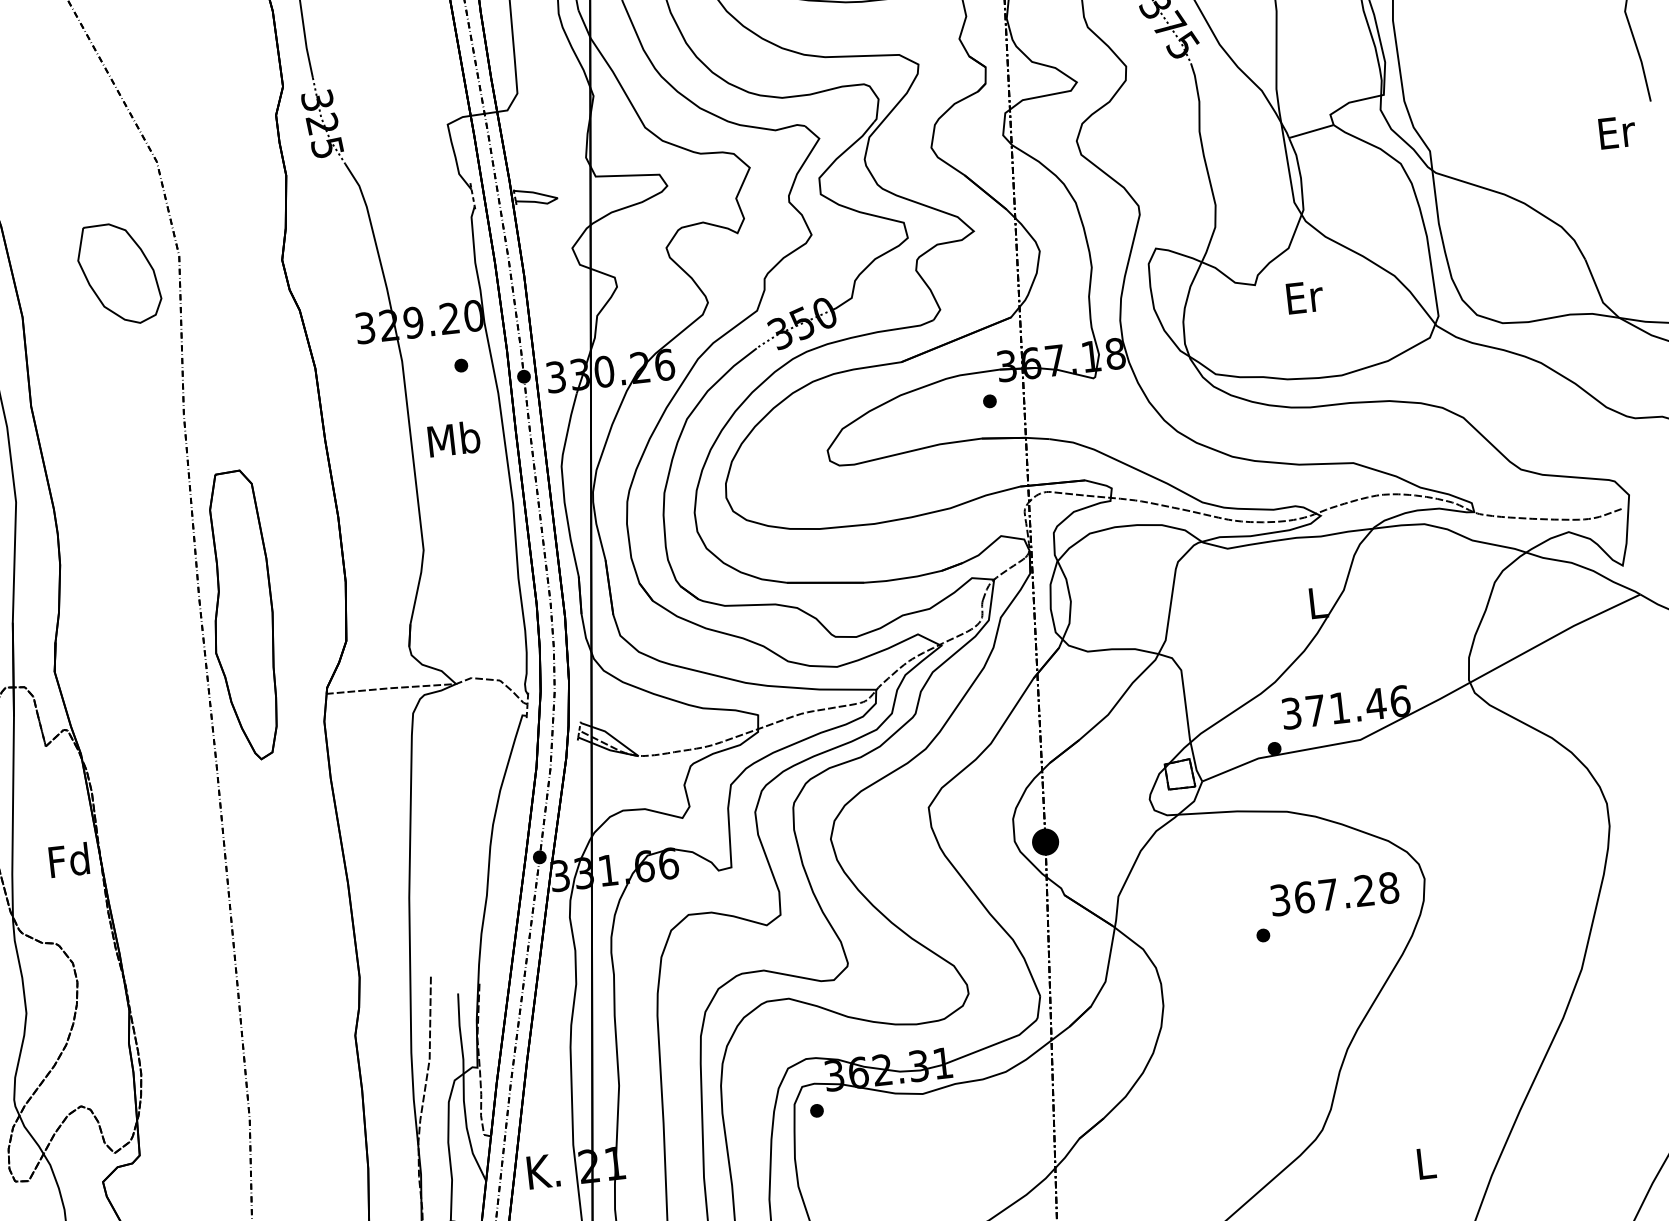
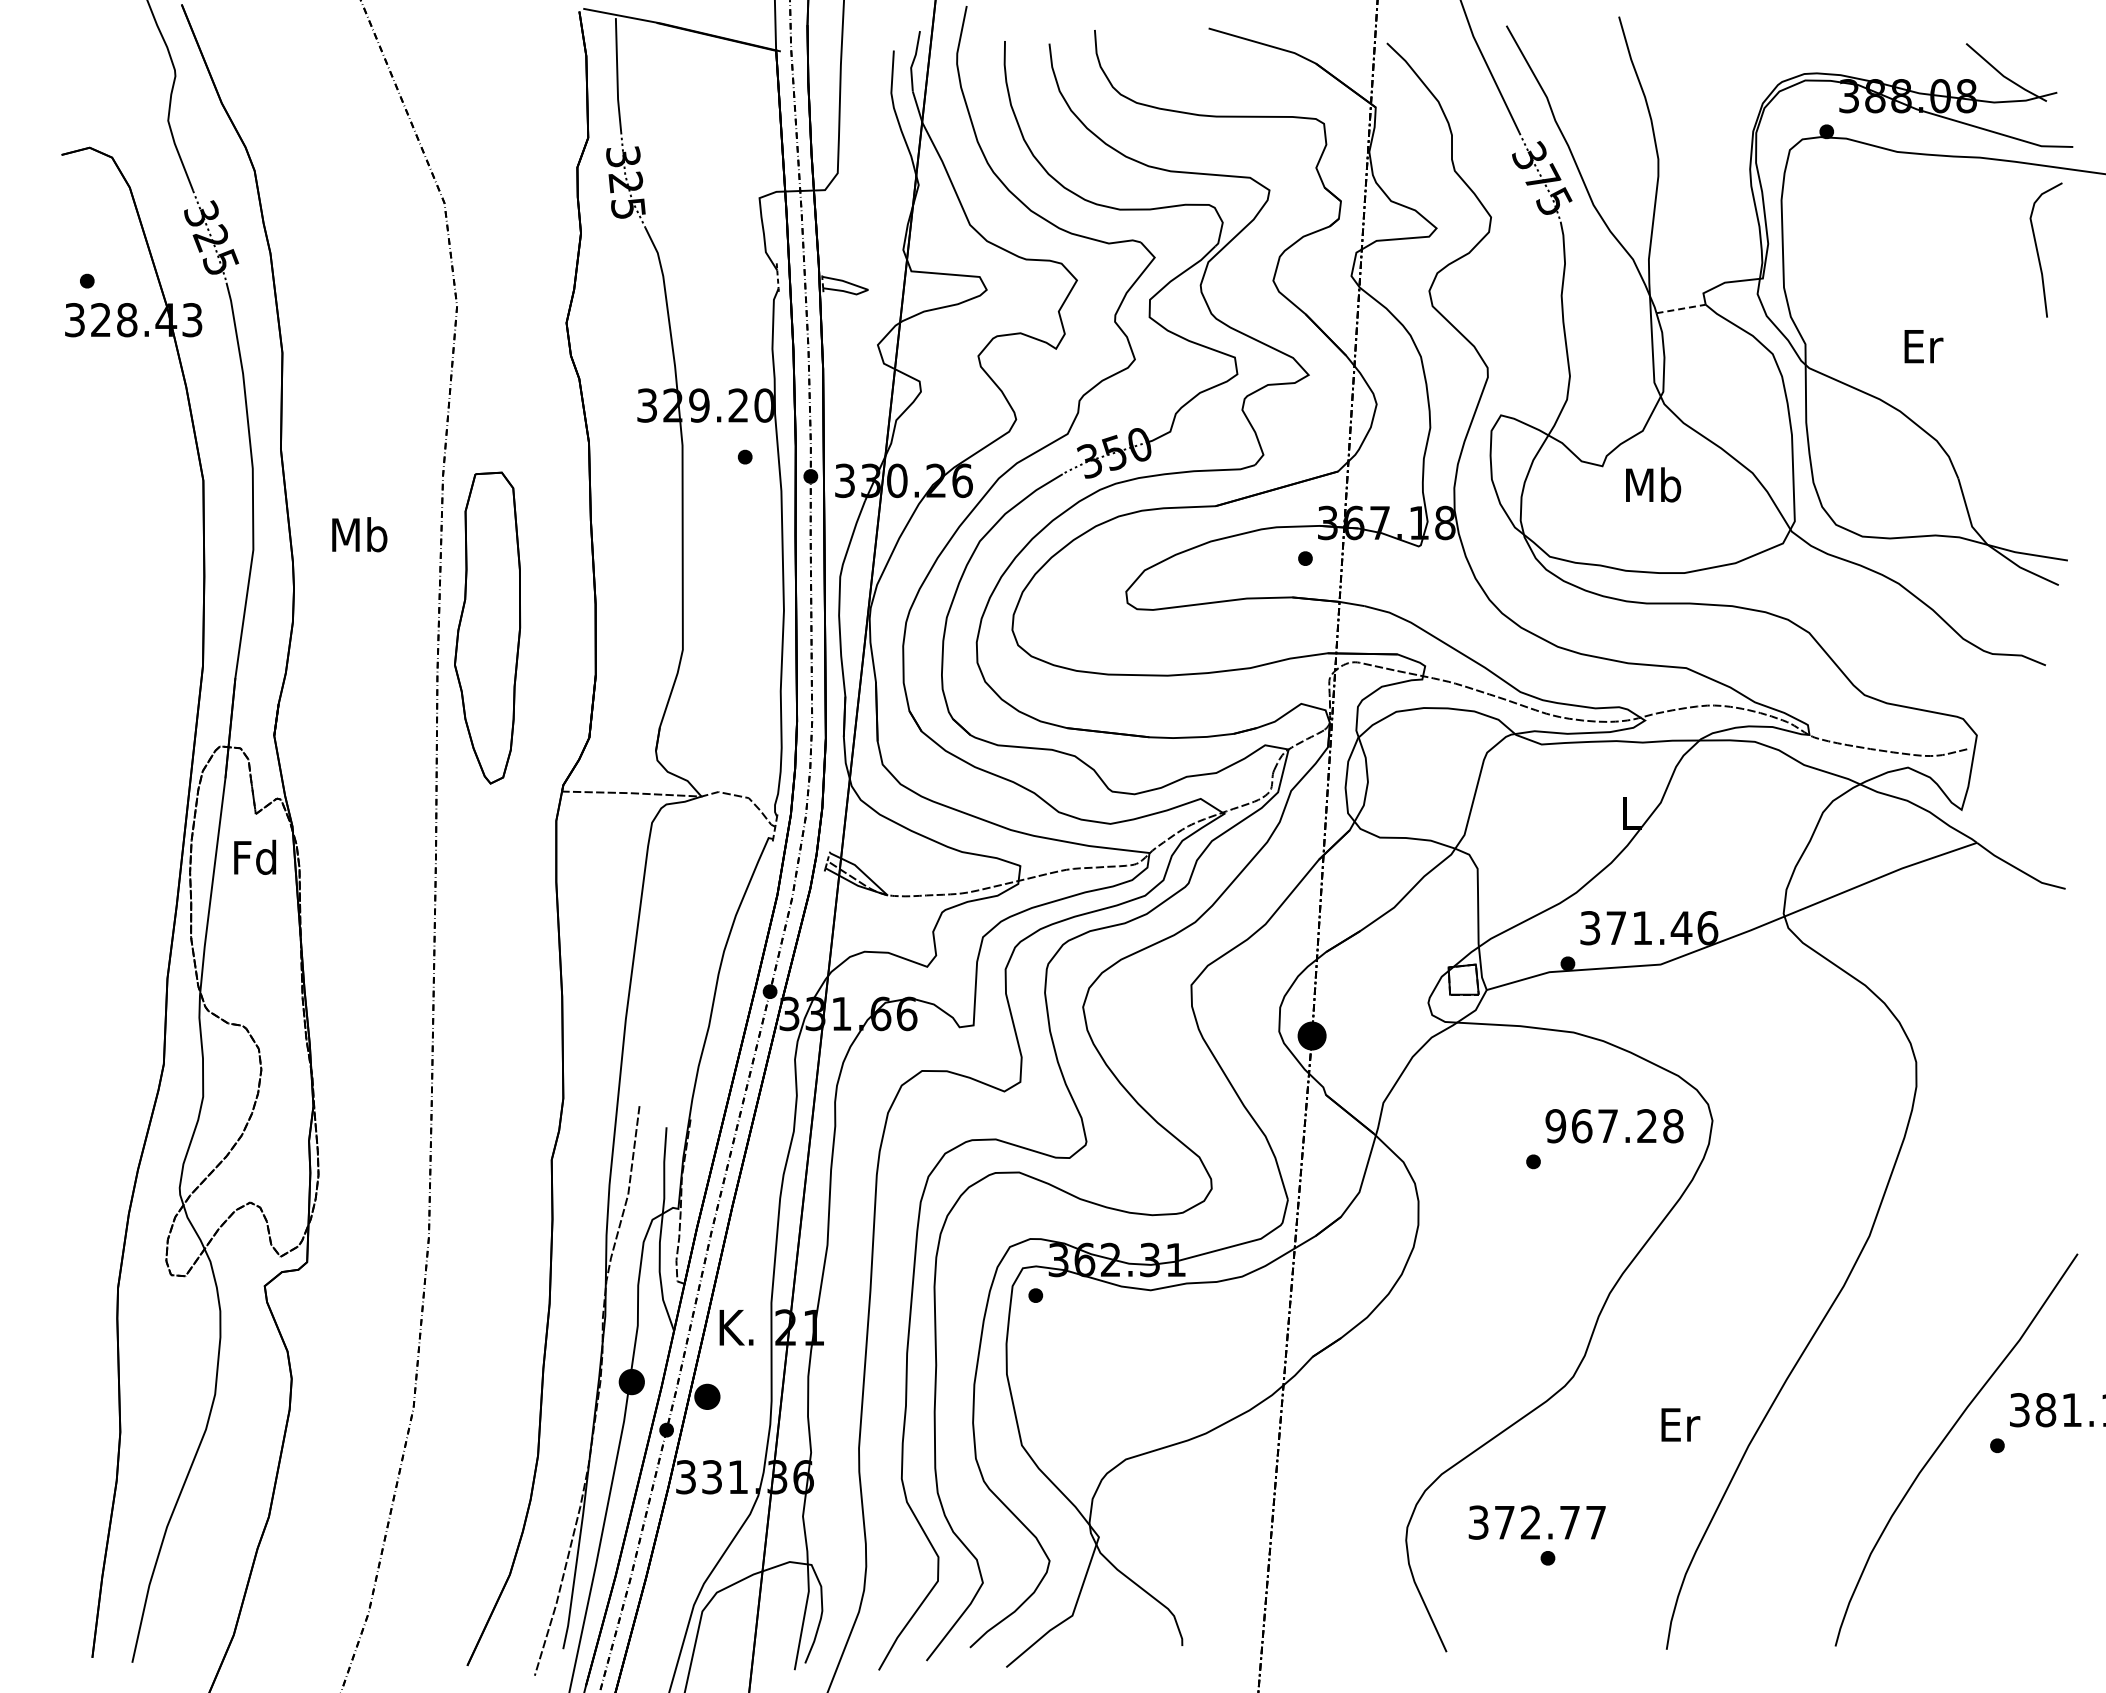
line: (1311, 131) -> (1681, 309), solid -> dashed
text: (1617, 132) -> (1923, 346), moved
part: (118, 274) -> (390, 318), removed
text: (1304, 296) -> (1653, 484), Er -> Mb
text: (453, 438) -> (359, 534), moved
part: (242, 615) -> (487, 627), moved
text: (69, 859) -> (255, 856), moved
text: (1280, 900) -> (1555, 1126), 367.28 -> 967.28
text: (1426, 1163) -> (1680, 1424), L -> Er

